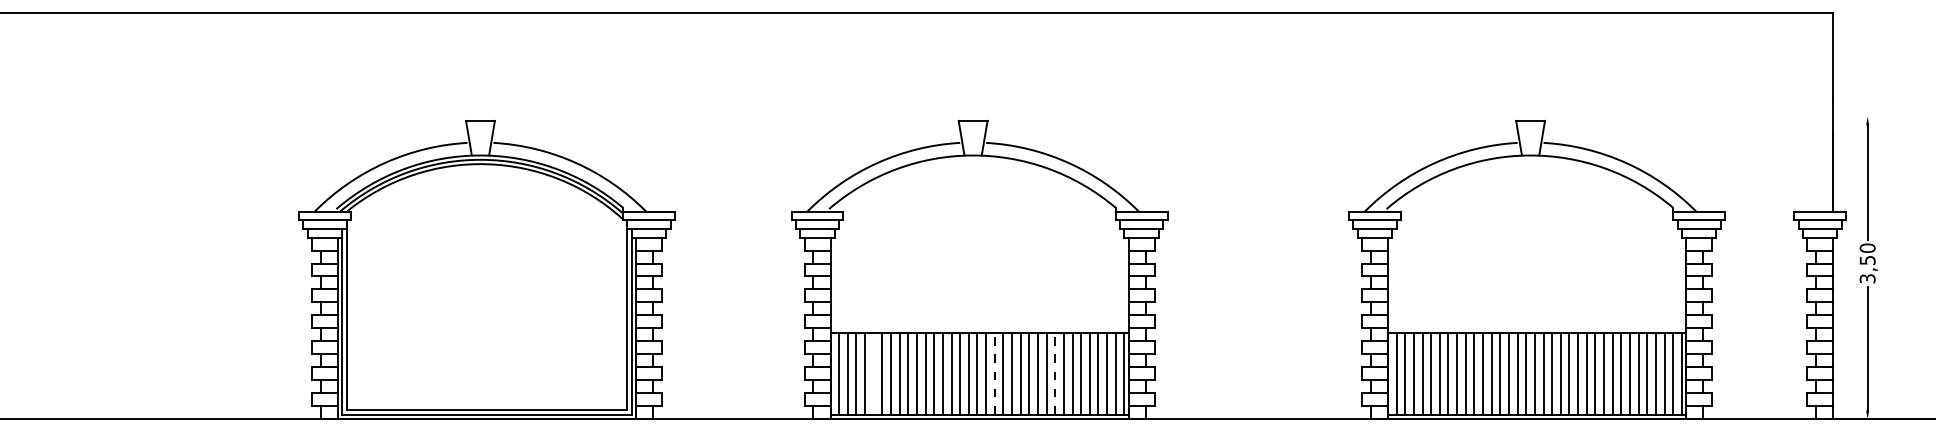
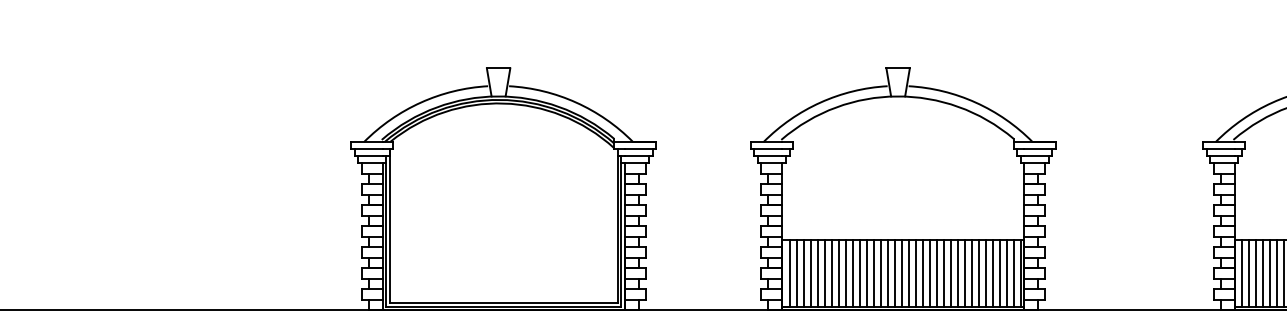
line: (873, 373) -> (817, 273), added
line: (994, 373) -> (915, 273), dashed -> solid
line: (1055, 373) -> (964, 273), dashed -> solid

